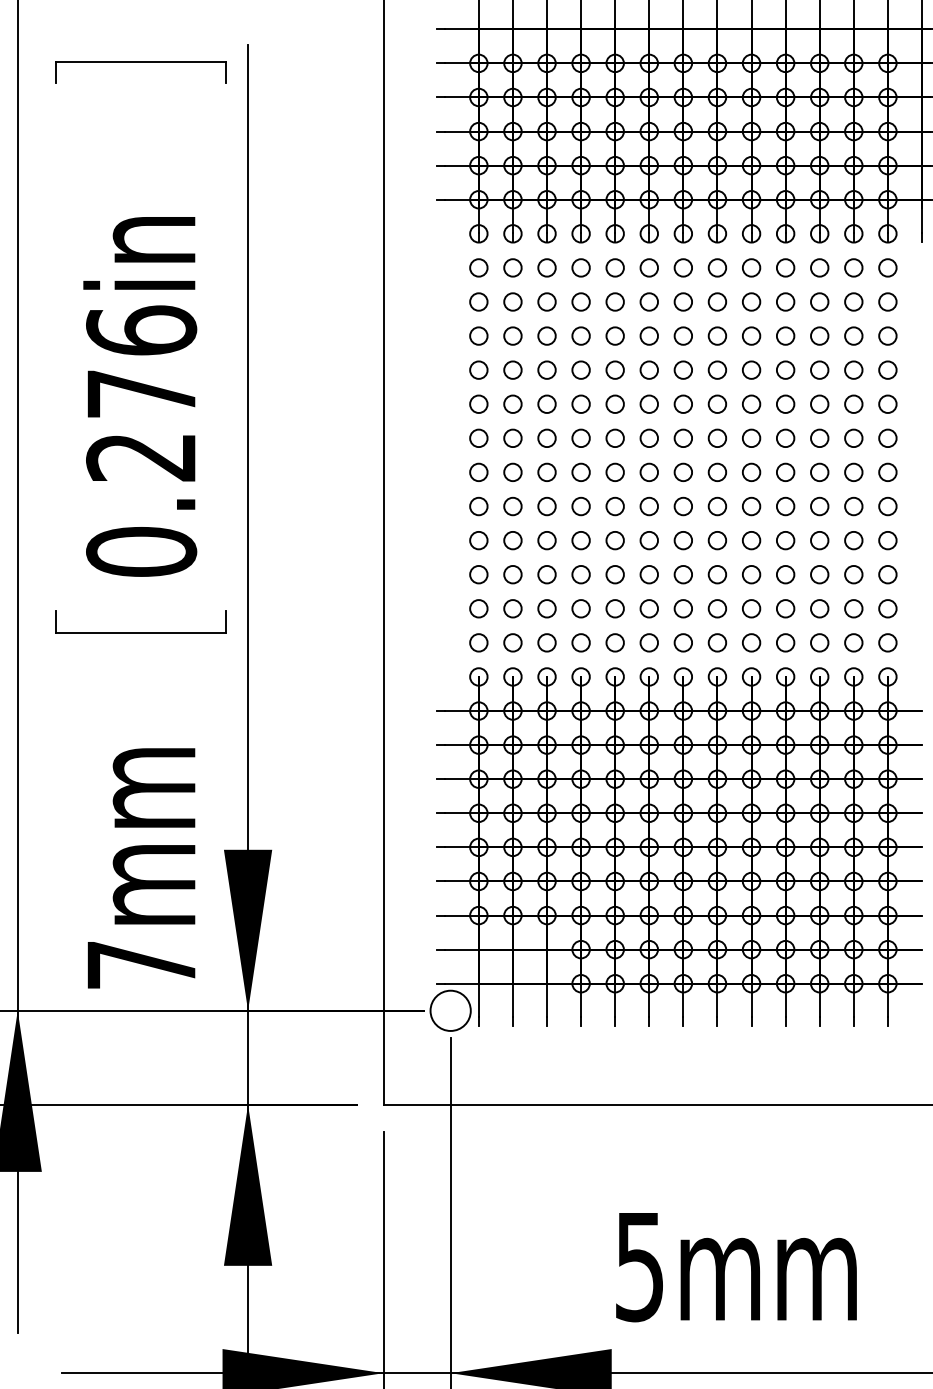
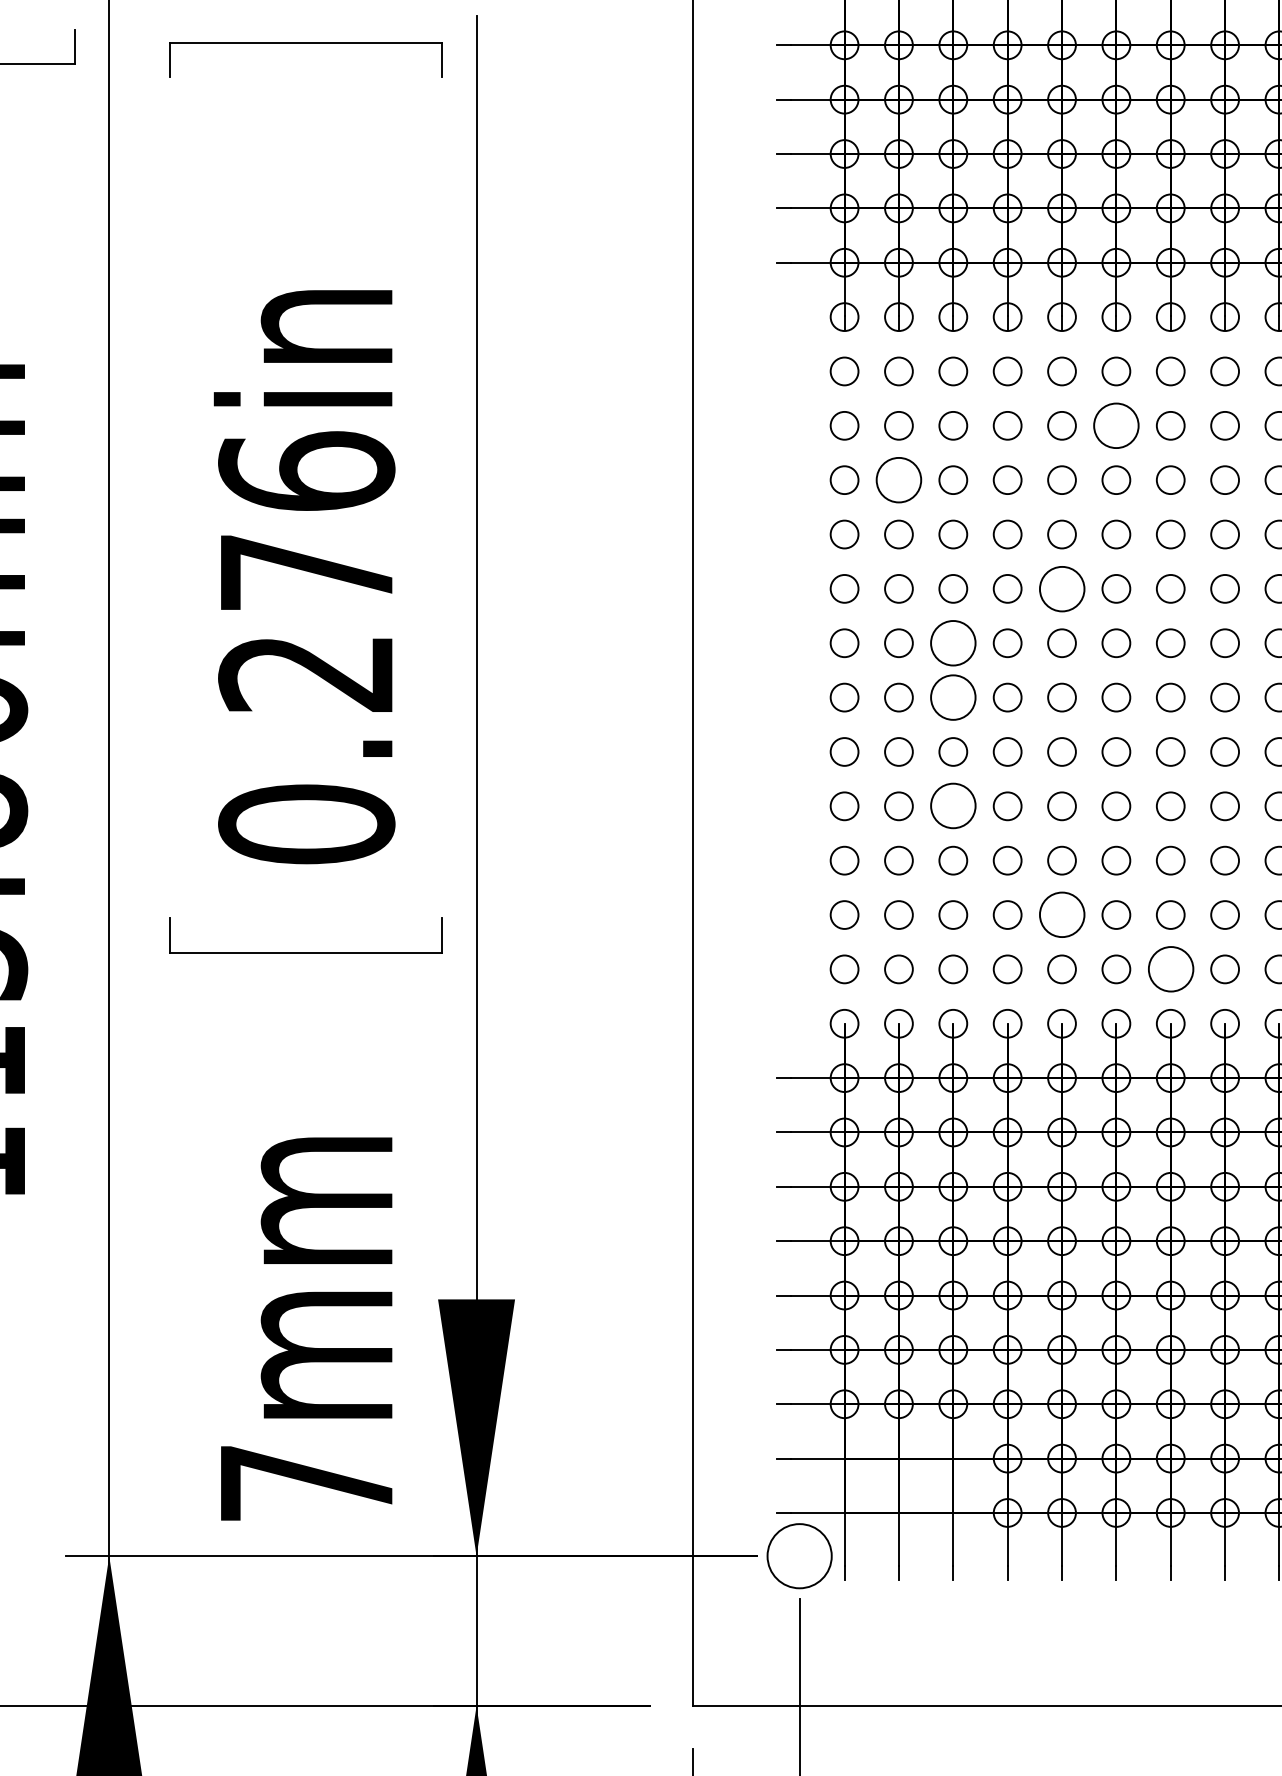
circle: (649, 301) -> (1116, 425), size x1.6
circle: (512, 335) -> (898, 479), size x1.6
circle: (614, 403) -> (1060, 587), size x1.6
circle: (546, 438) -> (952, 643), size x1.6
circle: (546, 472) -> (952, 697), size x1.6
circle: (546, 540) -> (952, 806), size x1.6
circle: (614, 608) -> (1060, 914), size x1.6
circle: (682, 642) -> (1169, 968), size x1.6

